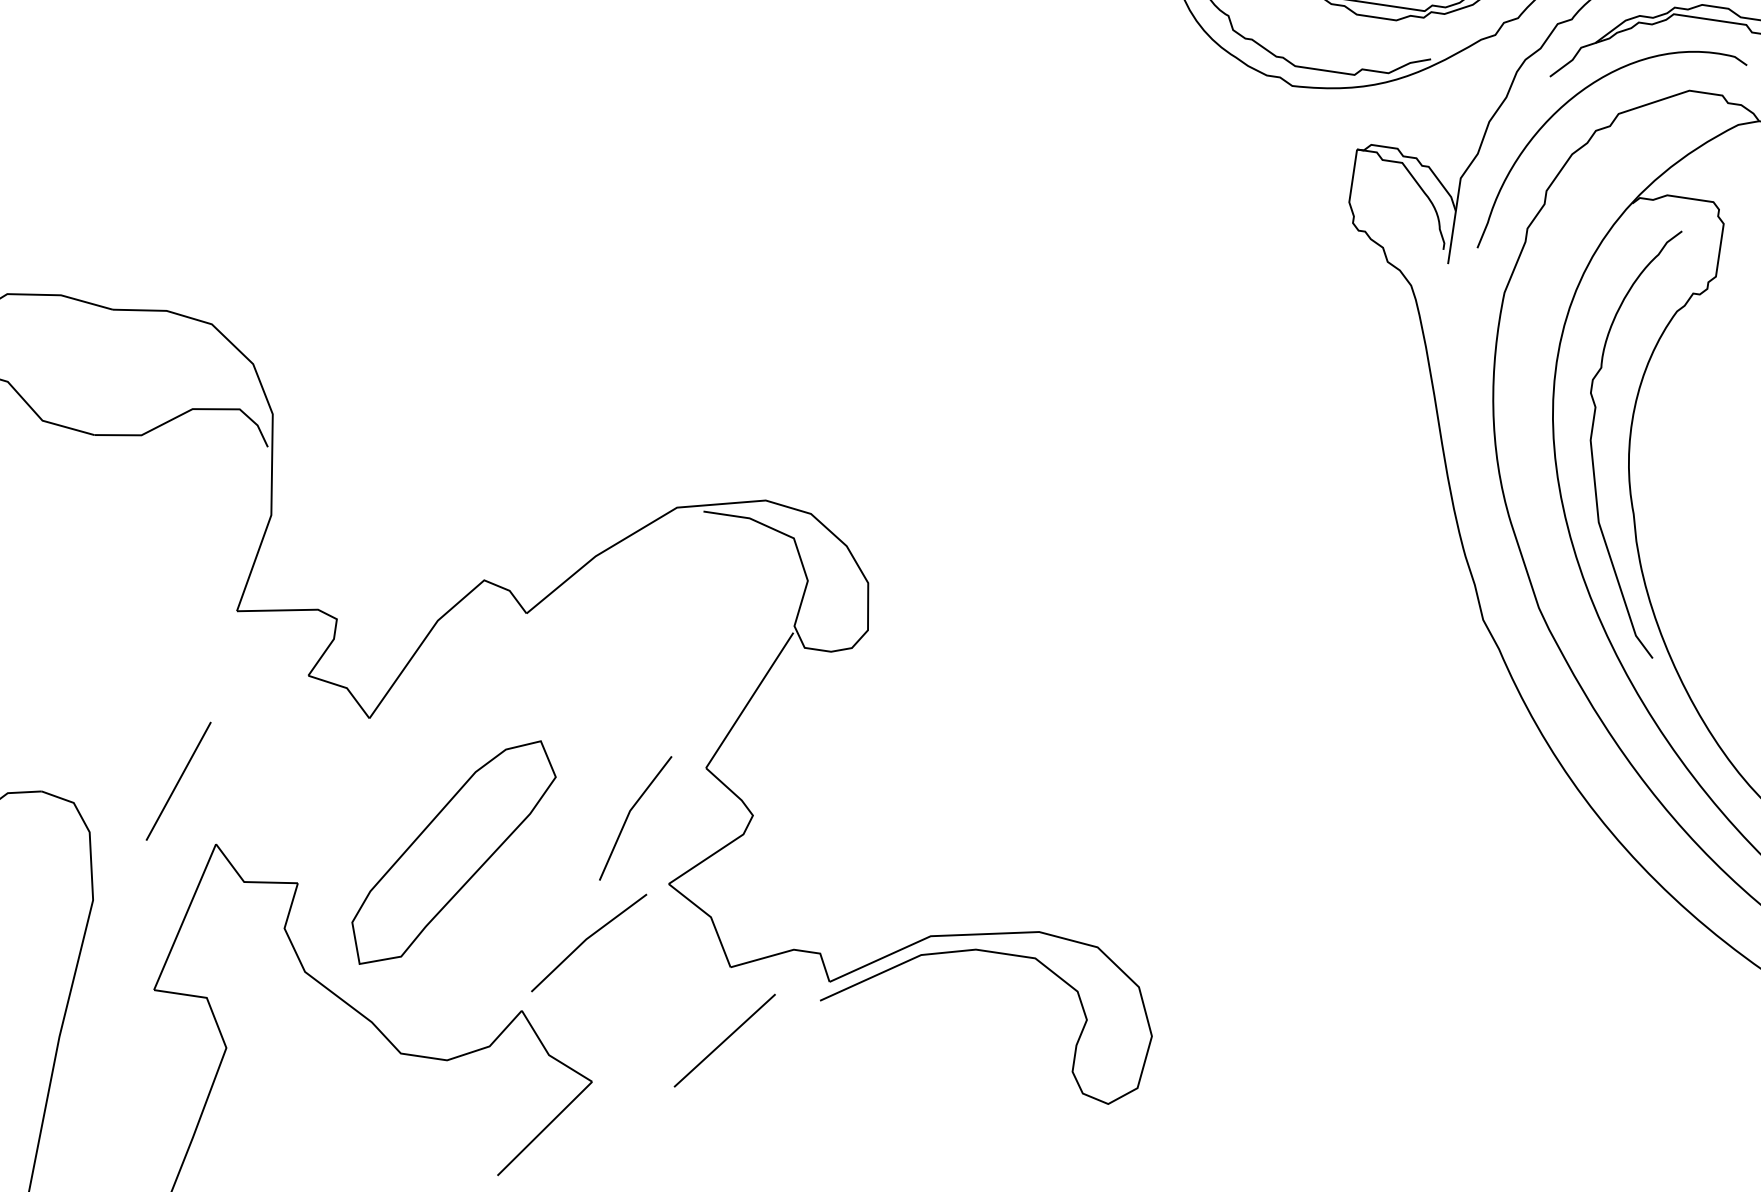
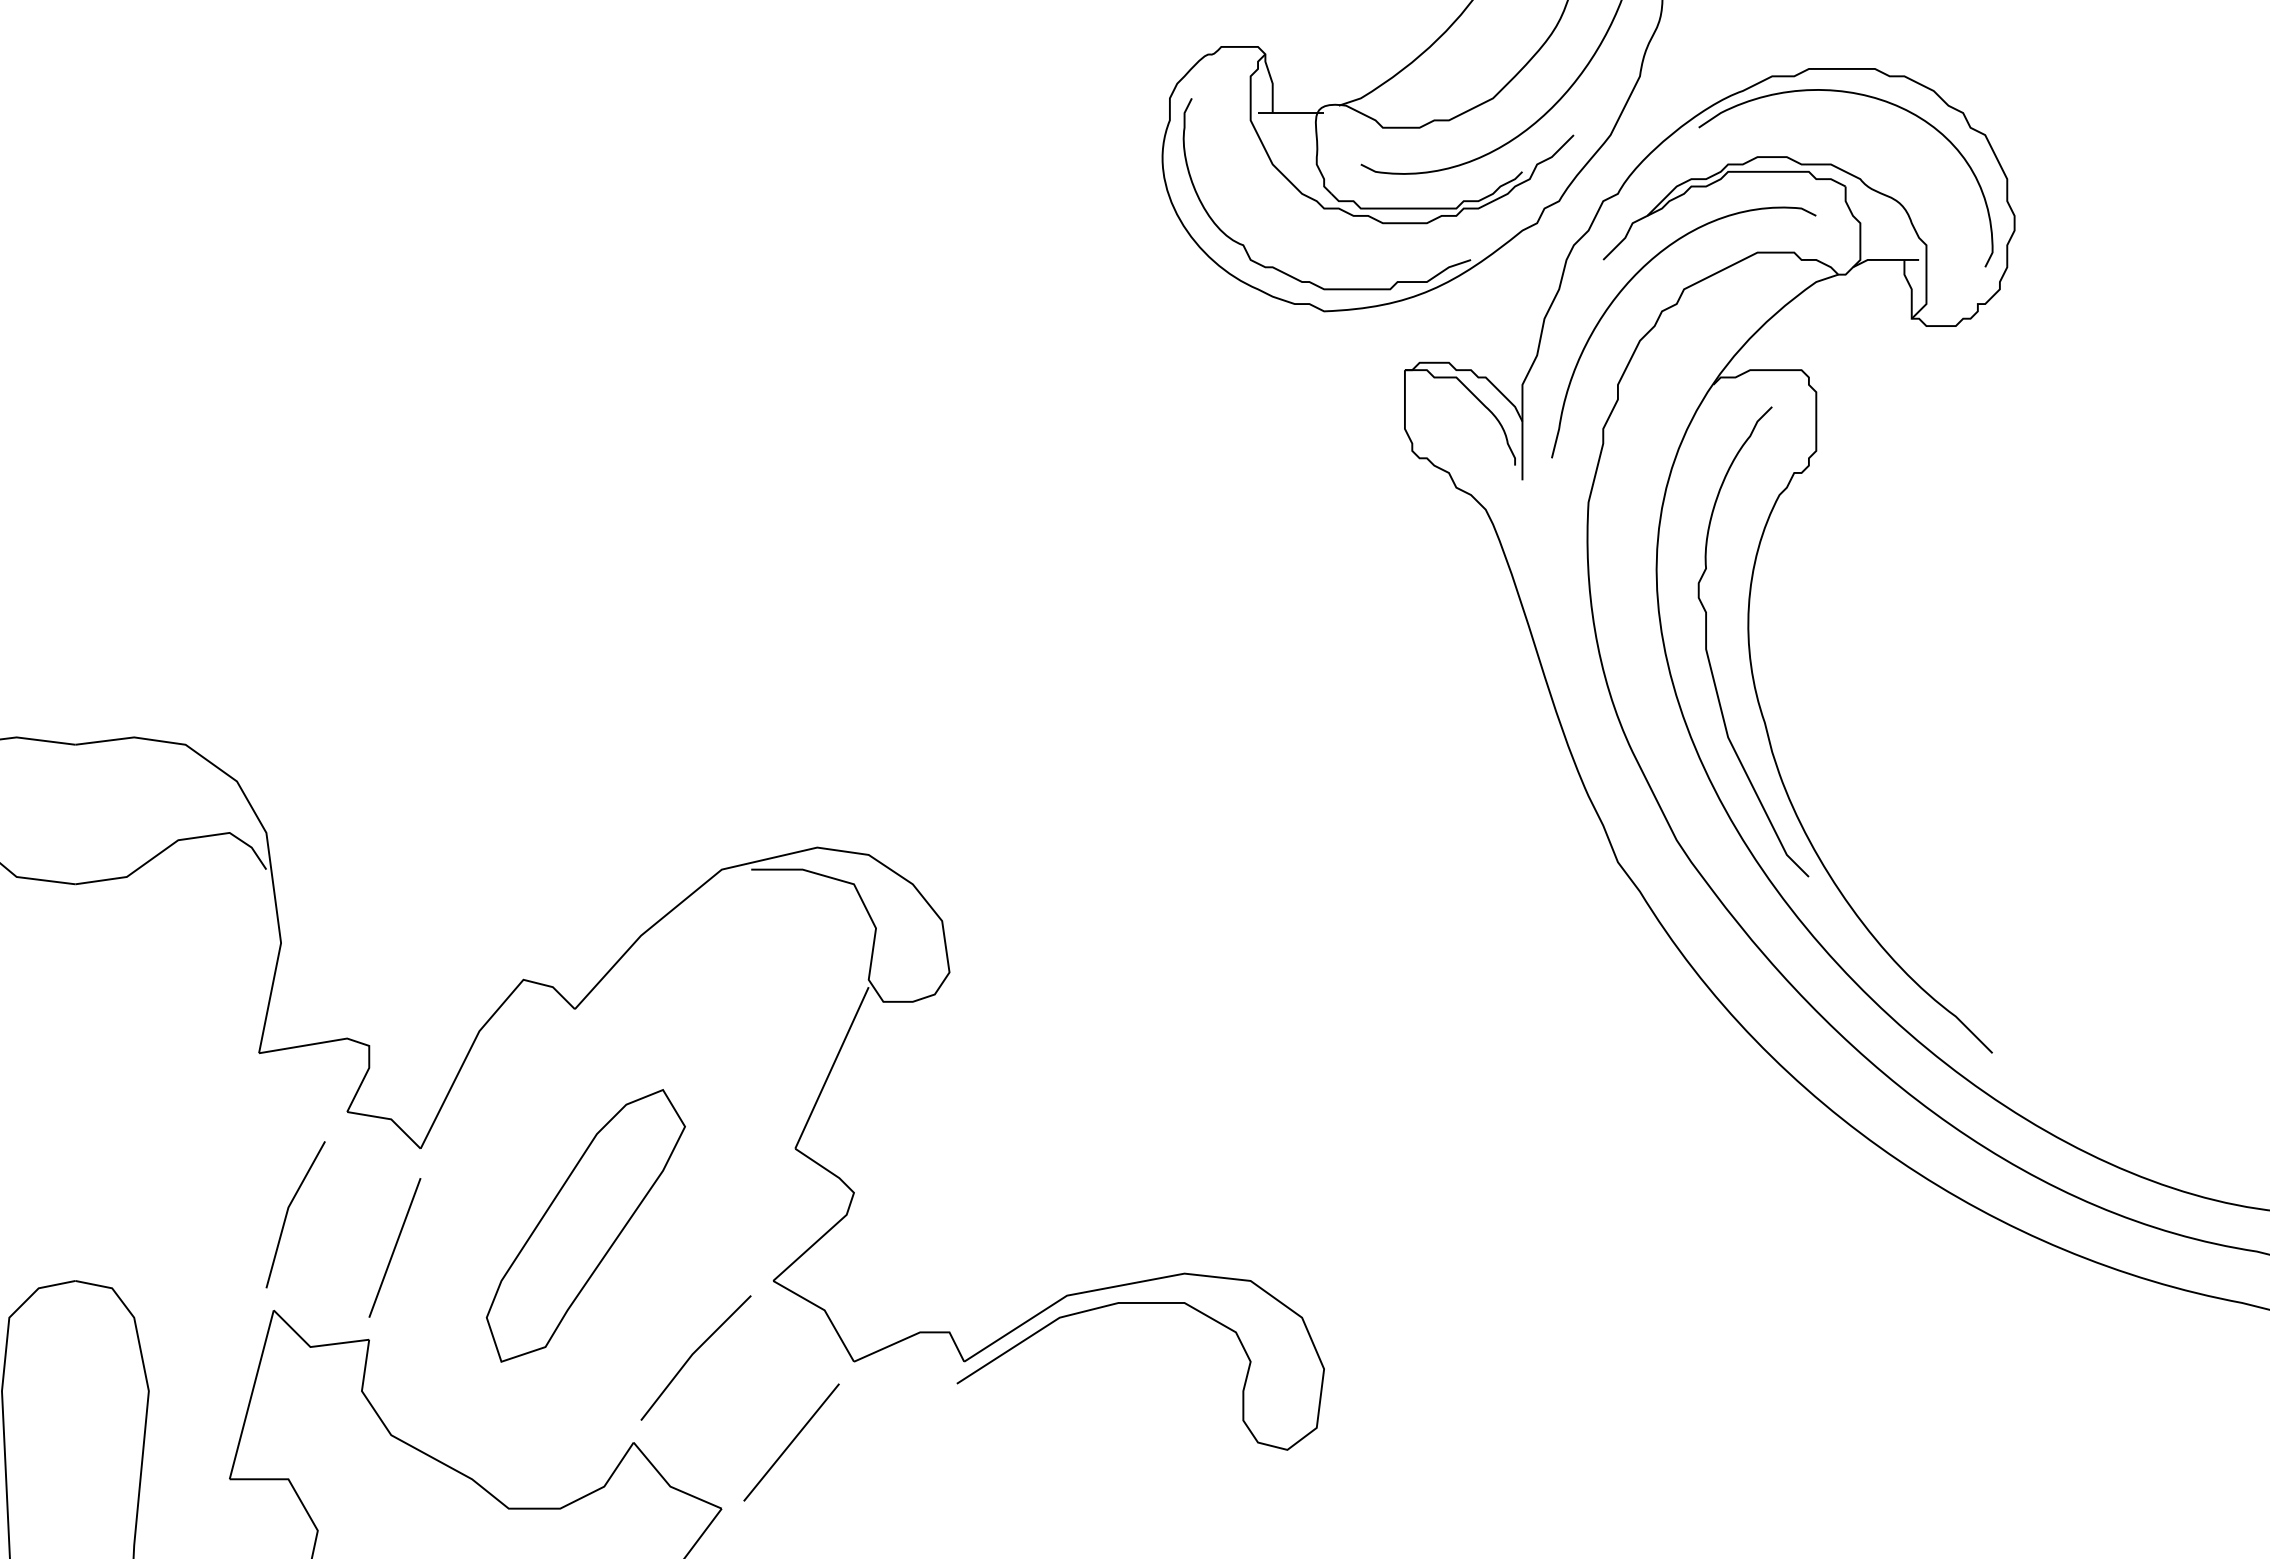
line: (178, 780) -> (394, 1247), moved
curve: (629, 814) -> (288, 1211), moved
part: (453, 852) -> (585, 1225), moved
line: (724, 1040) -> (791, 1442), moved

